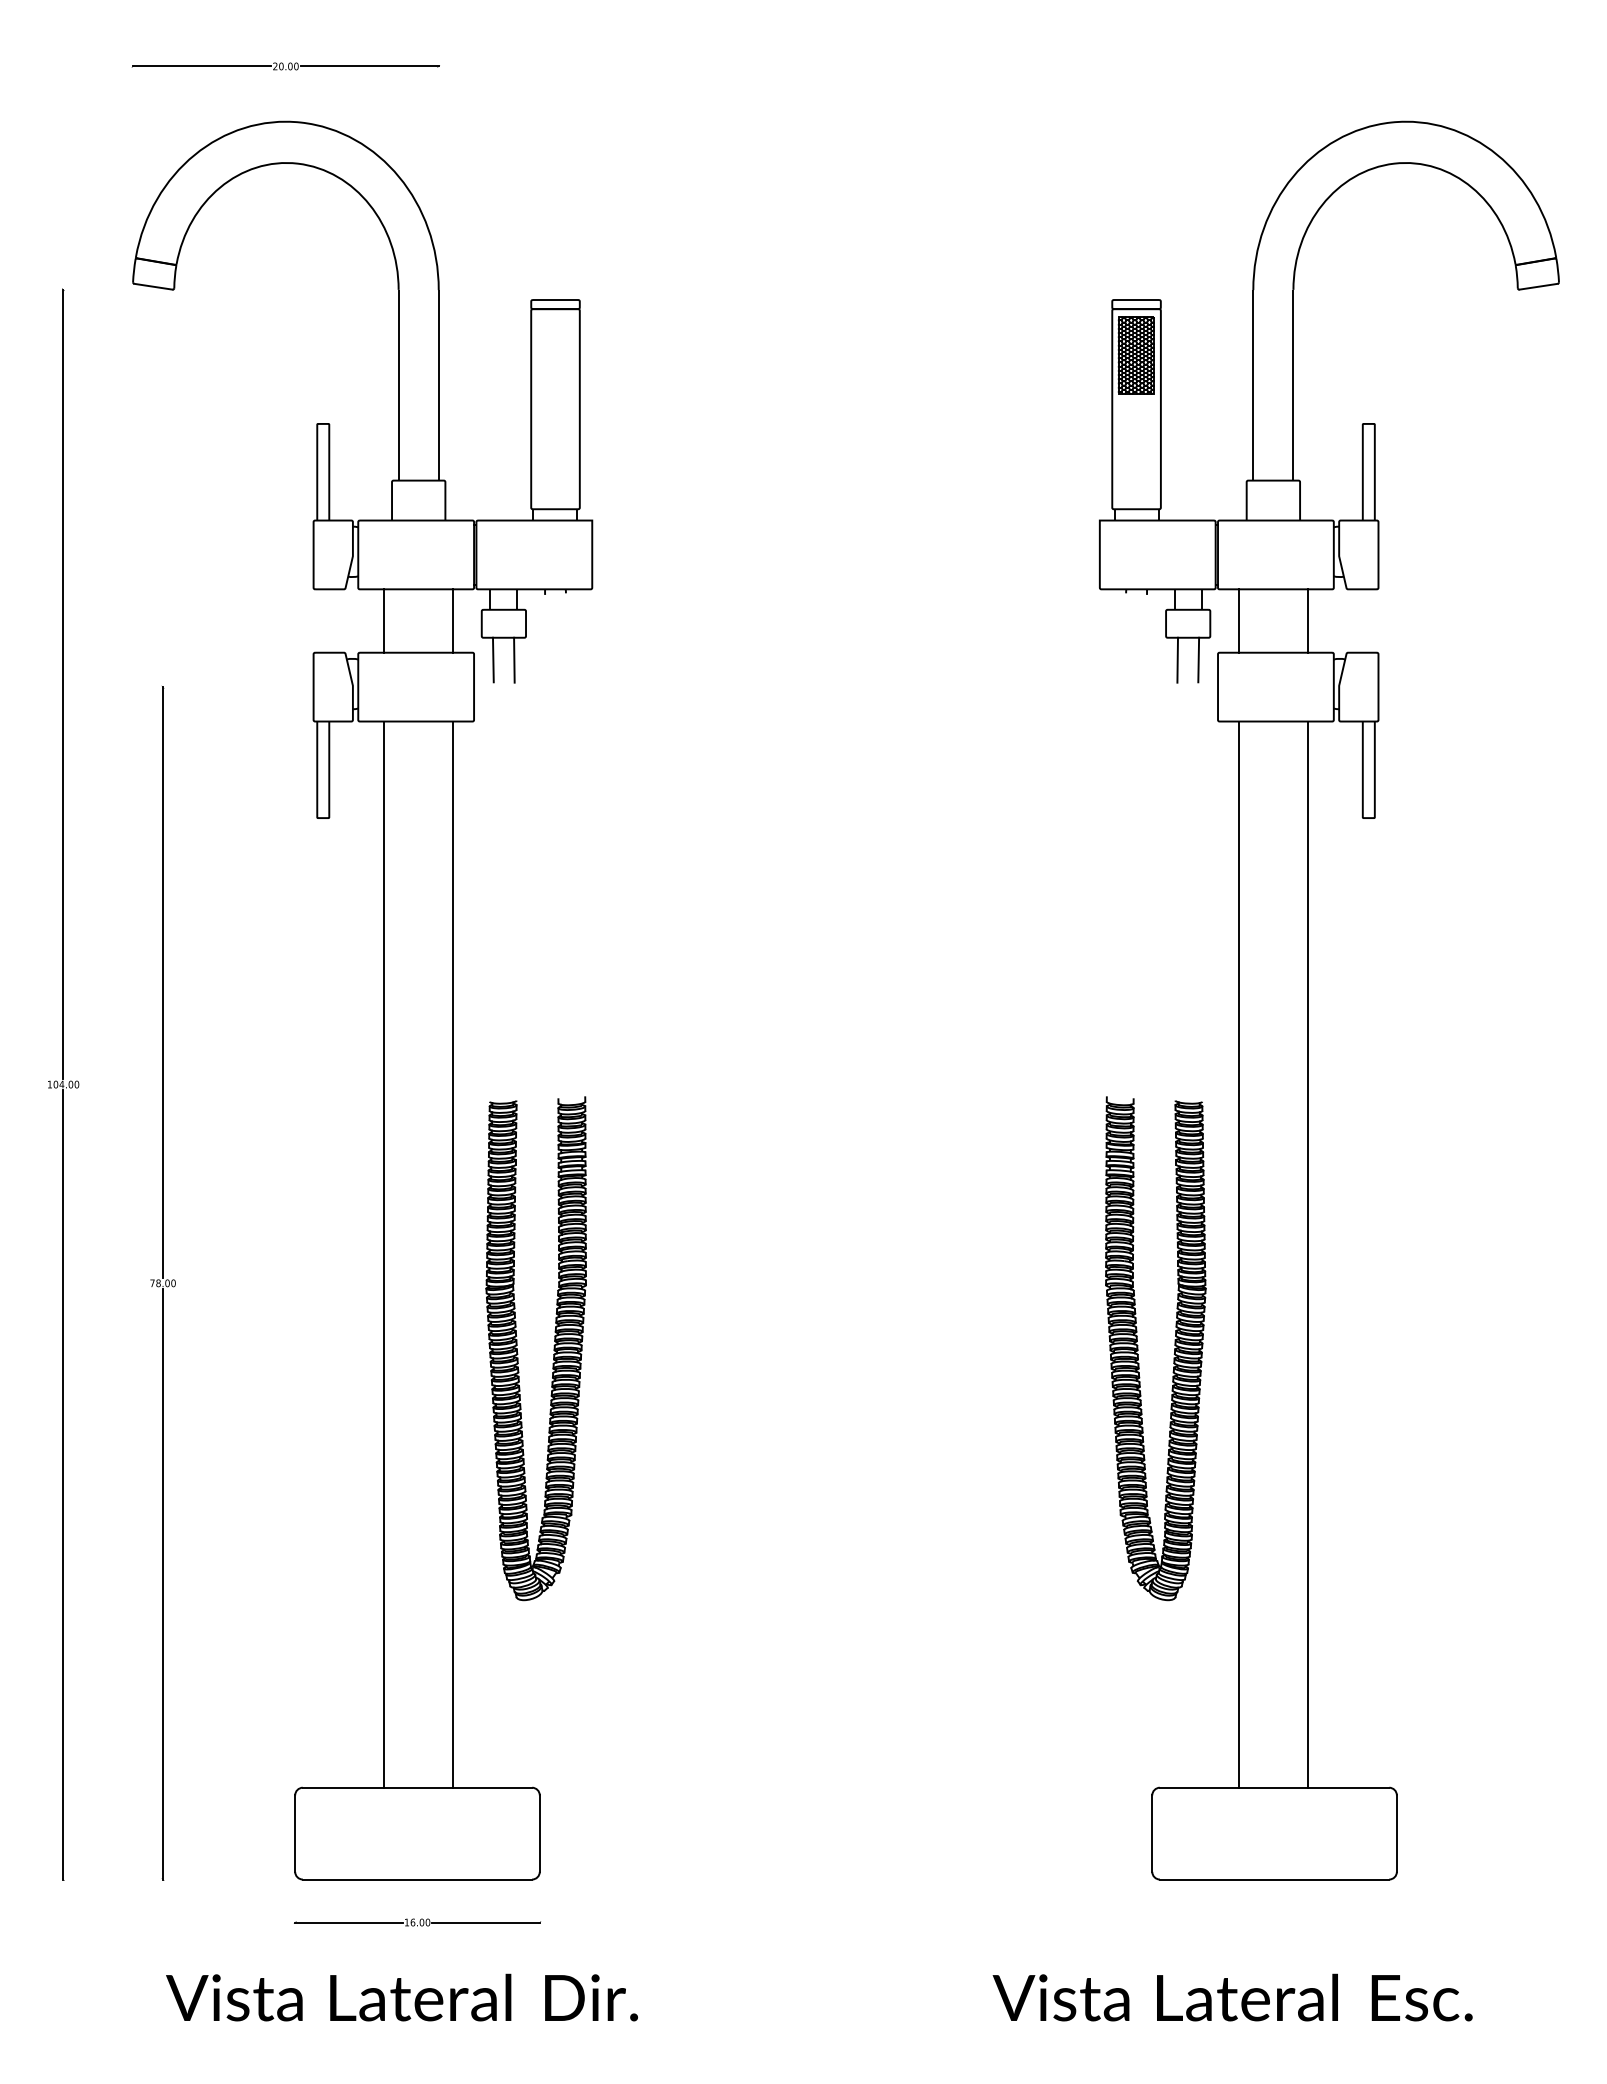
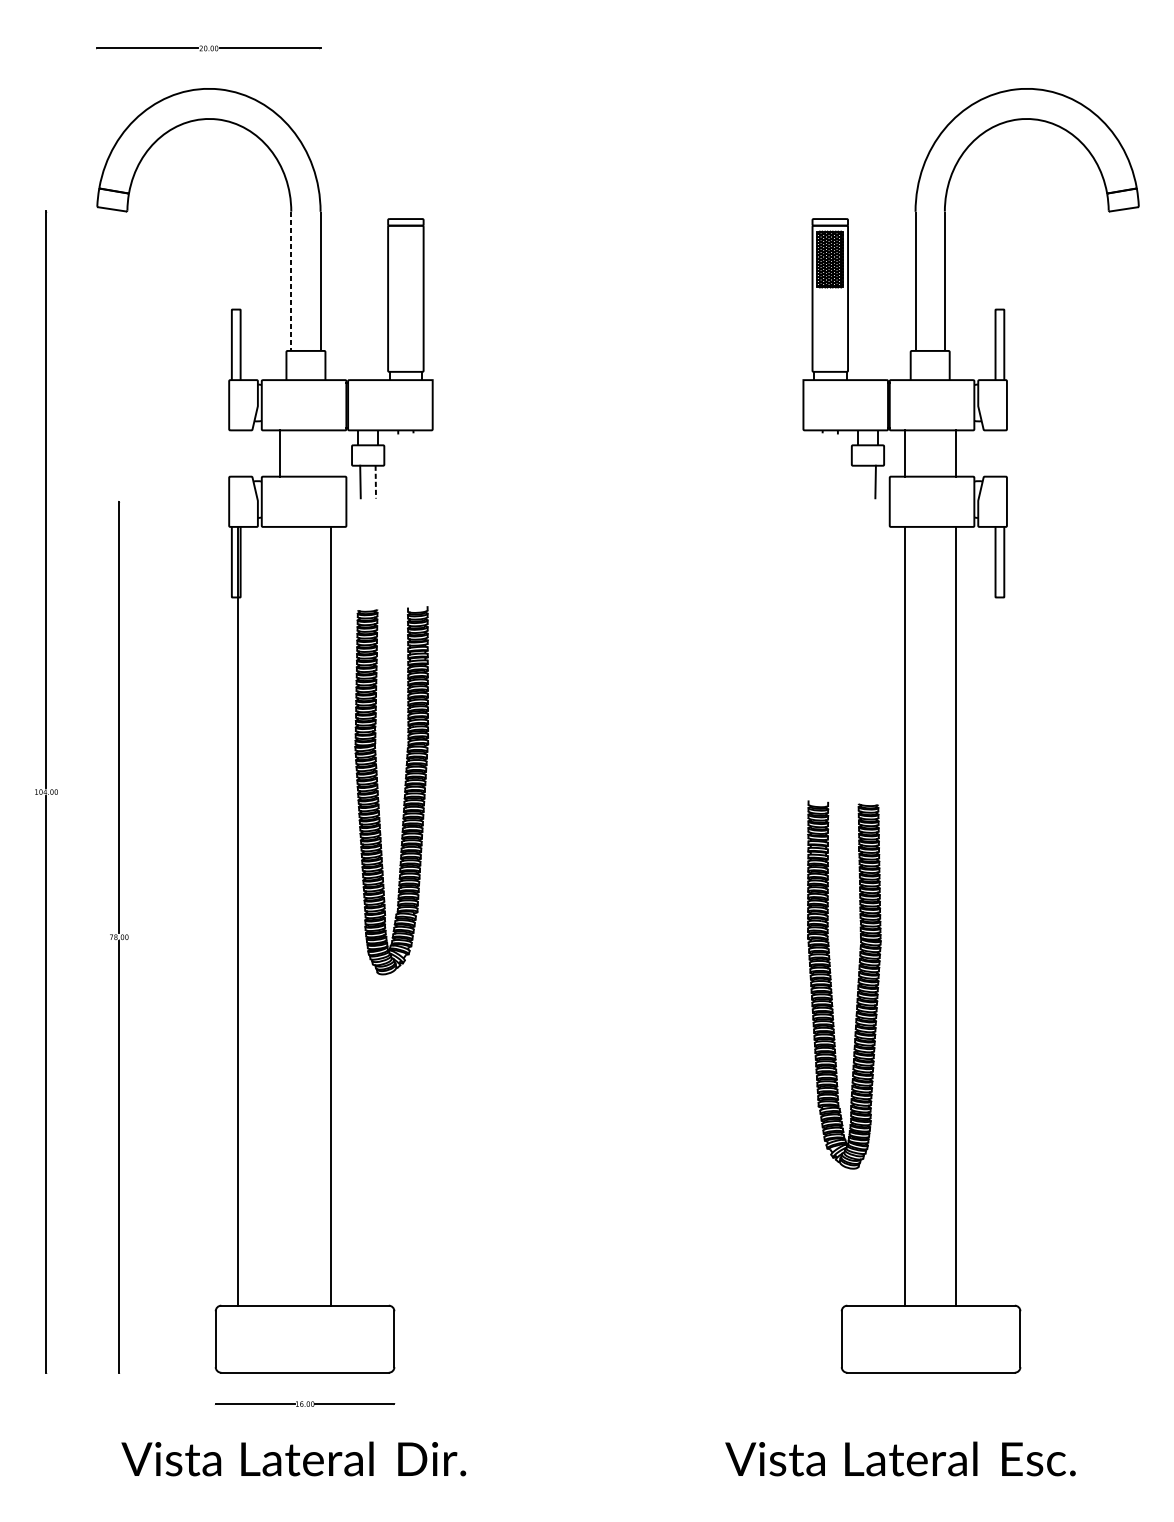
line: (398, 385) -> (291, 281), solid -> dashed
line: (452, 620) -> (330, 453), removed
line: (1177, 659) -> (860, 481), removed
line: (514, 660) -> (375, 482), solid -> dashed
line: (383, 1254) -> (237, 916), moved
part: (518, 1353) -> (378, 794), moved

